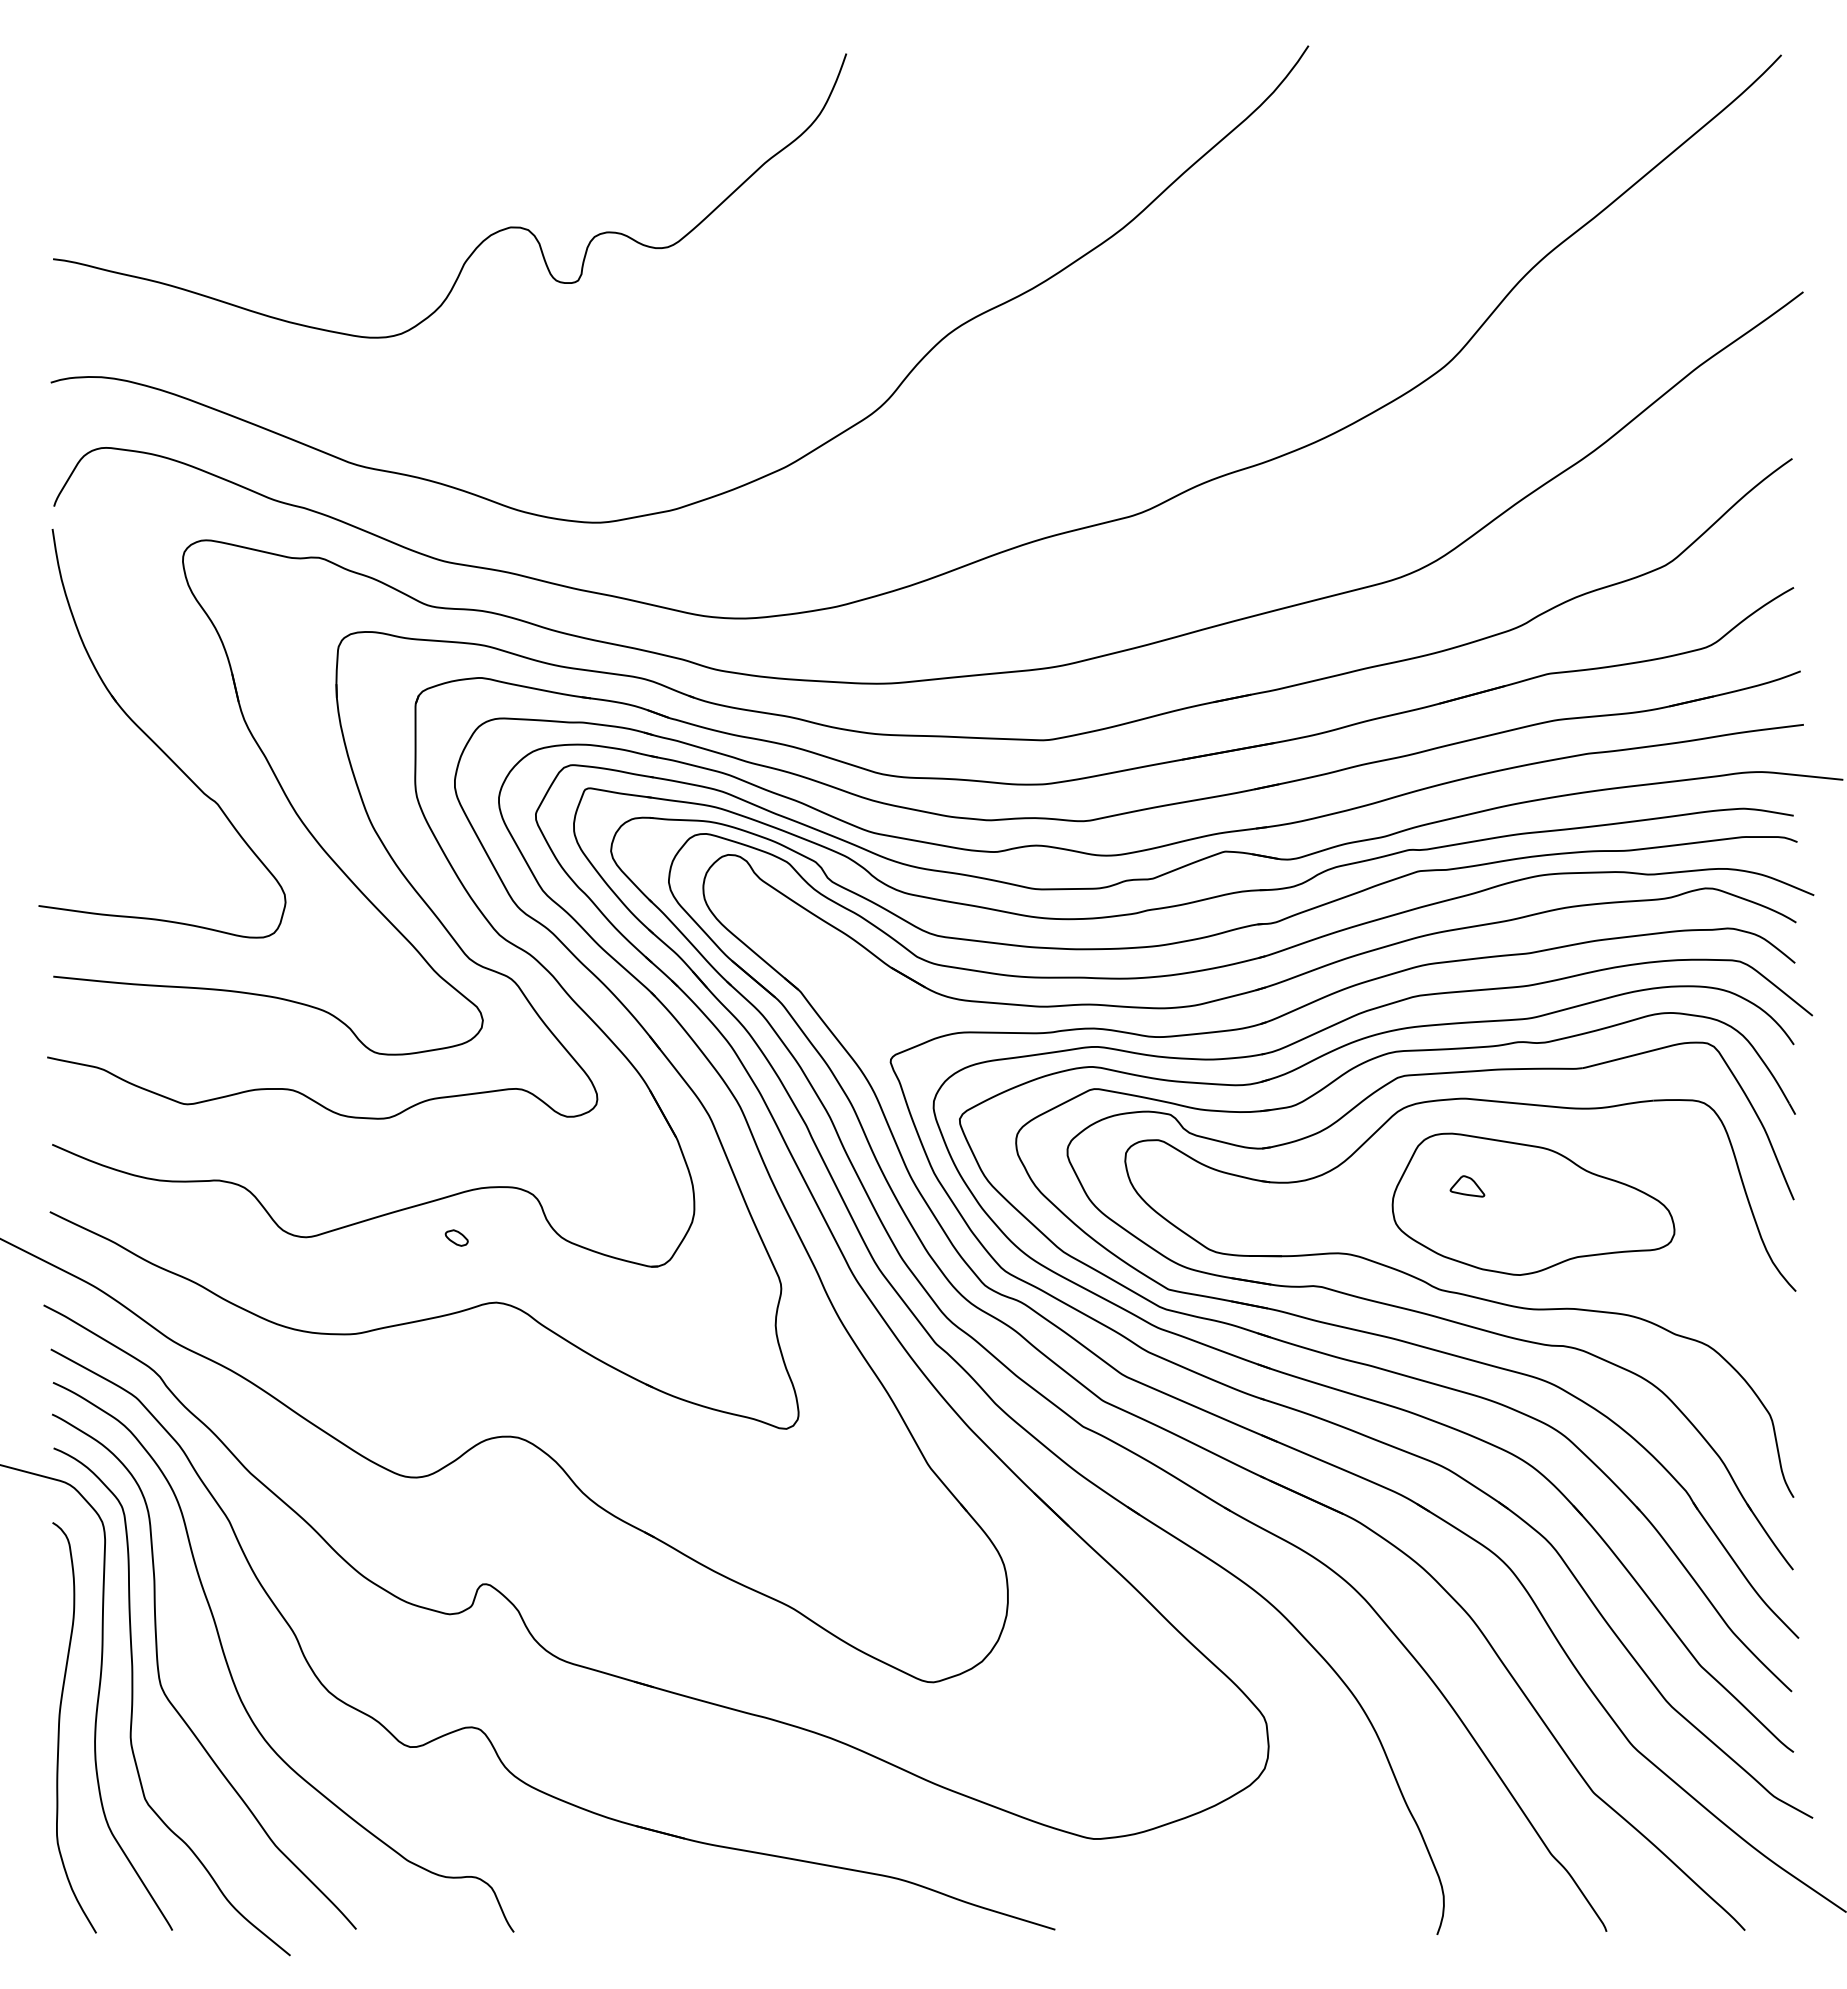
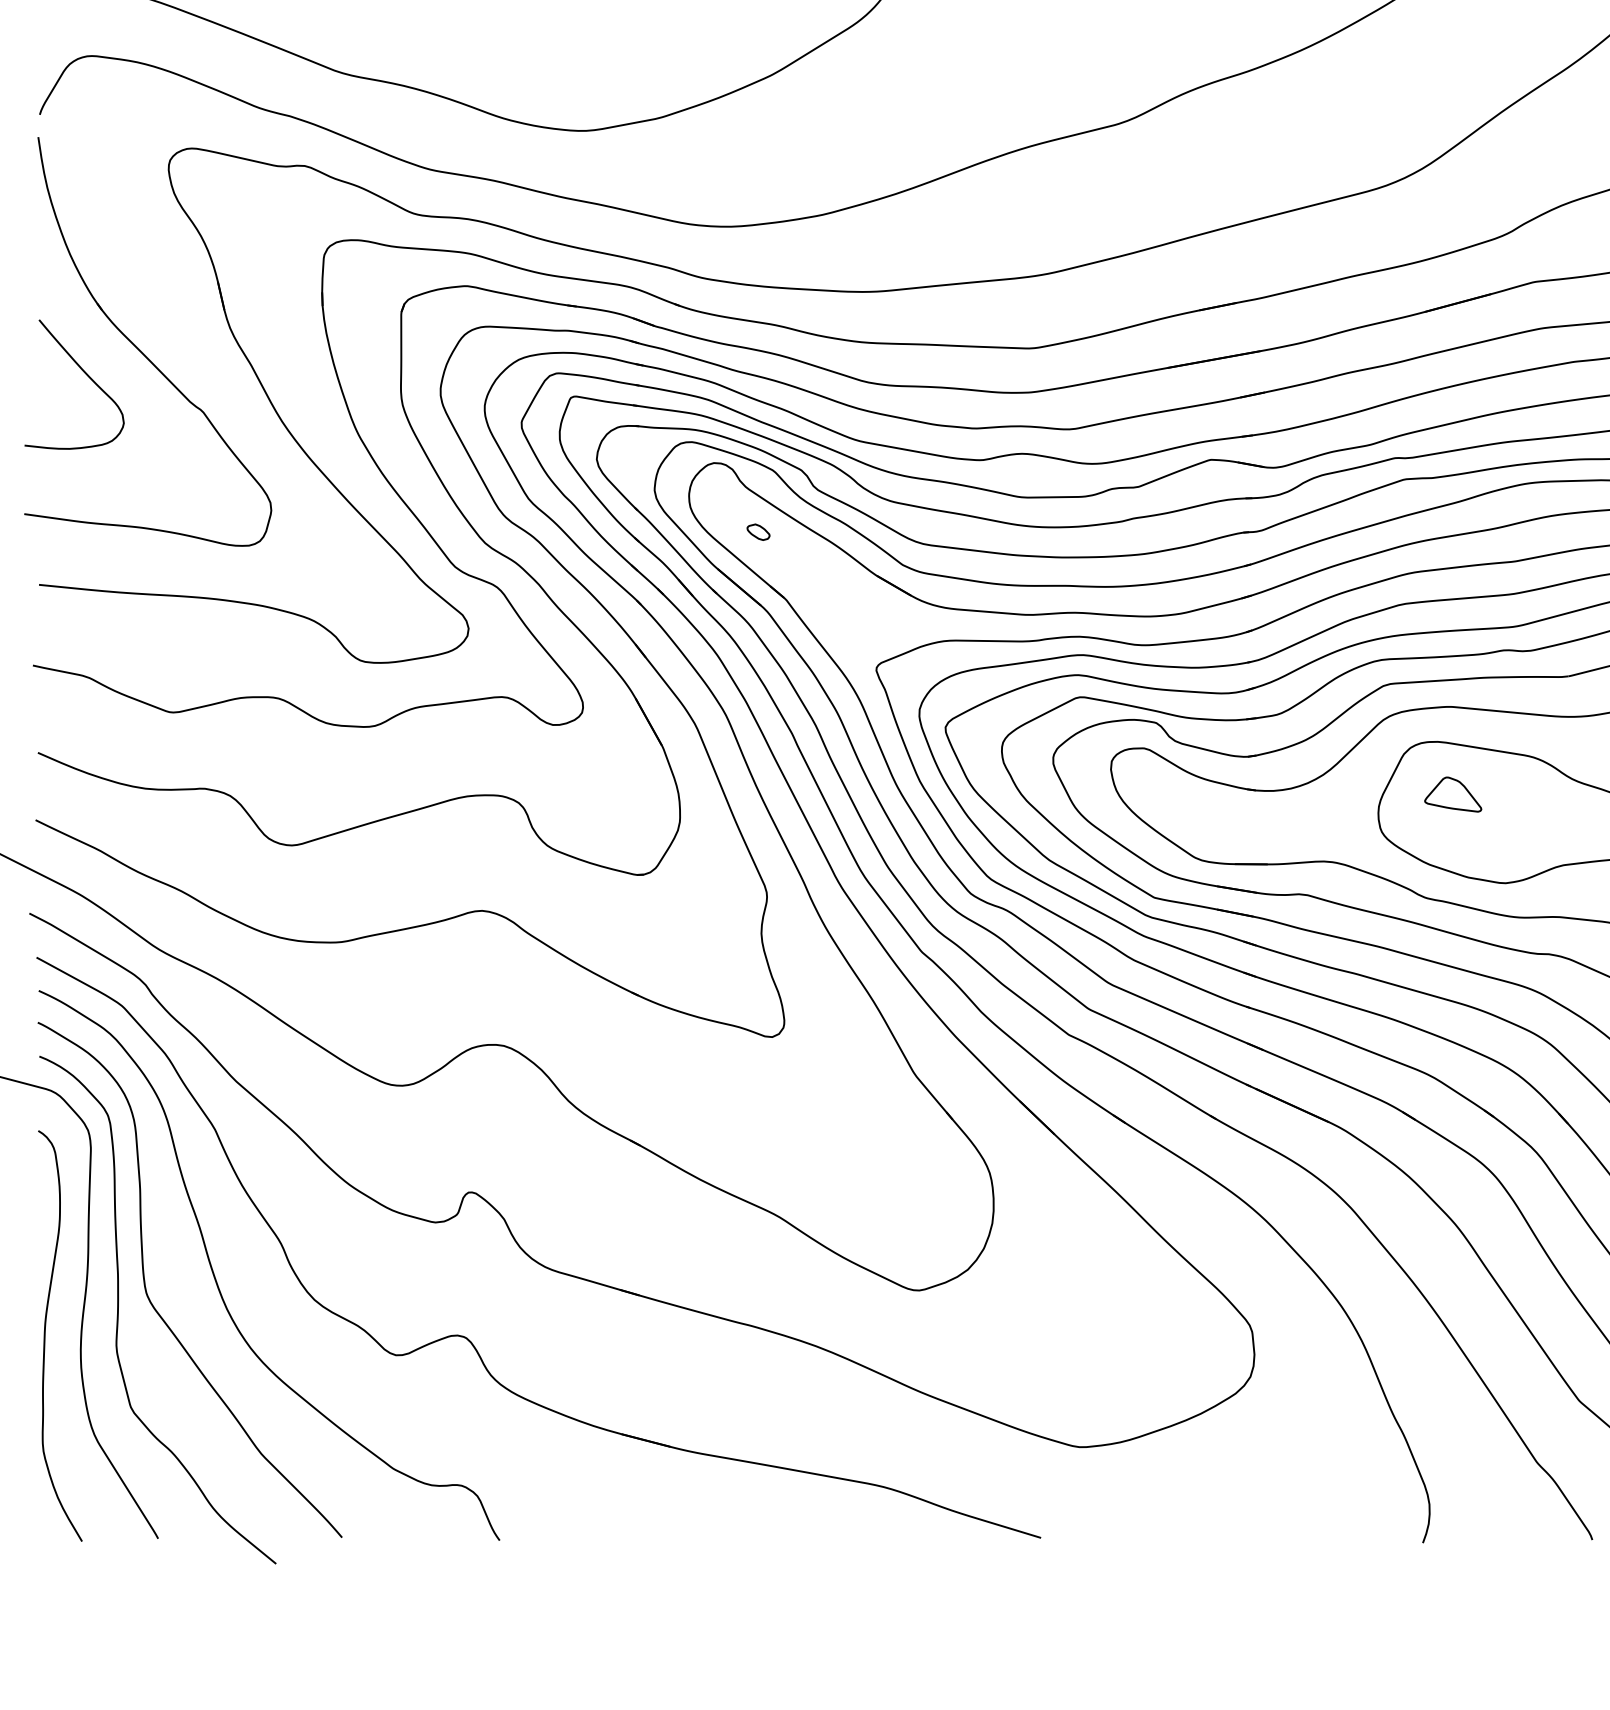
curve: (101, 768) -> (87, 376), added
part: (1467, 1186) -> (1453, 794), size x1.67
part: (456, 1237) -> (758, 531), moved

